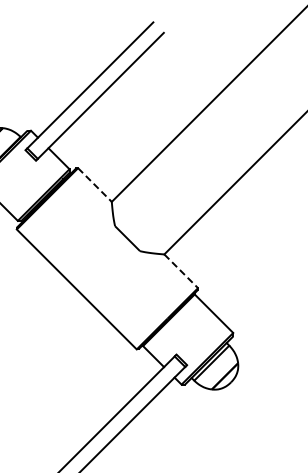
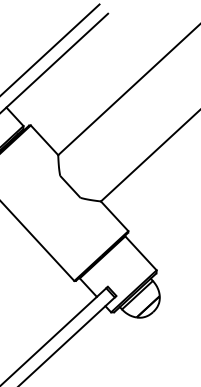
line: (94, 185) -> (44, 140), dashed -> solid
line: (181, 271) -> (114, 216), dashed -> solid

